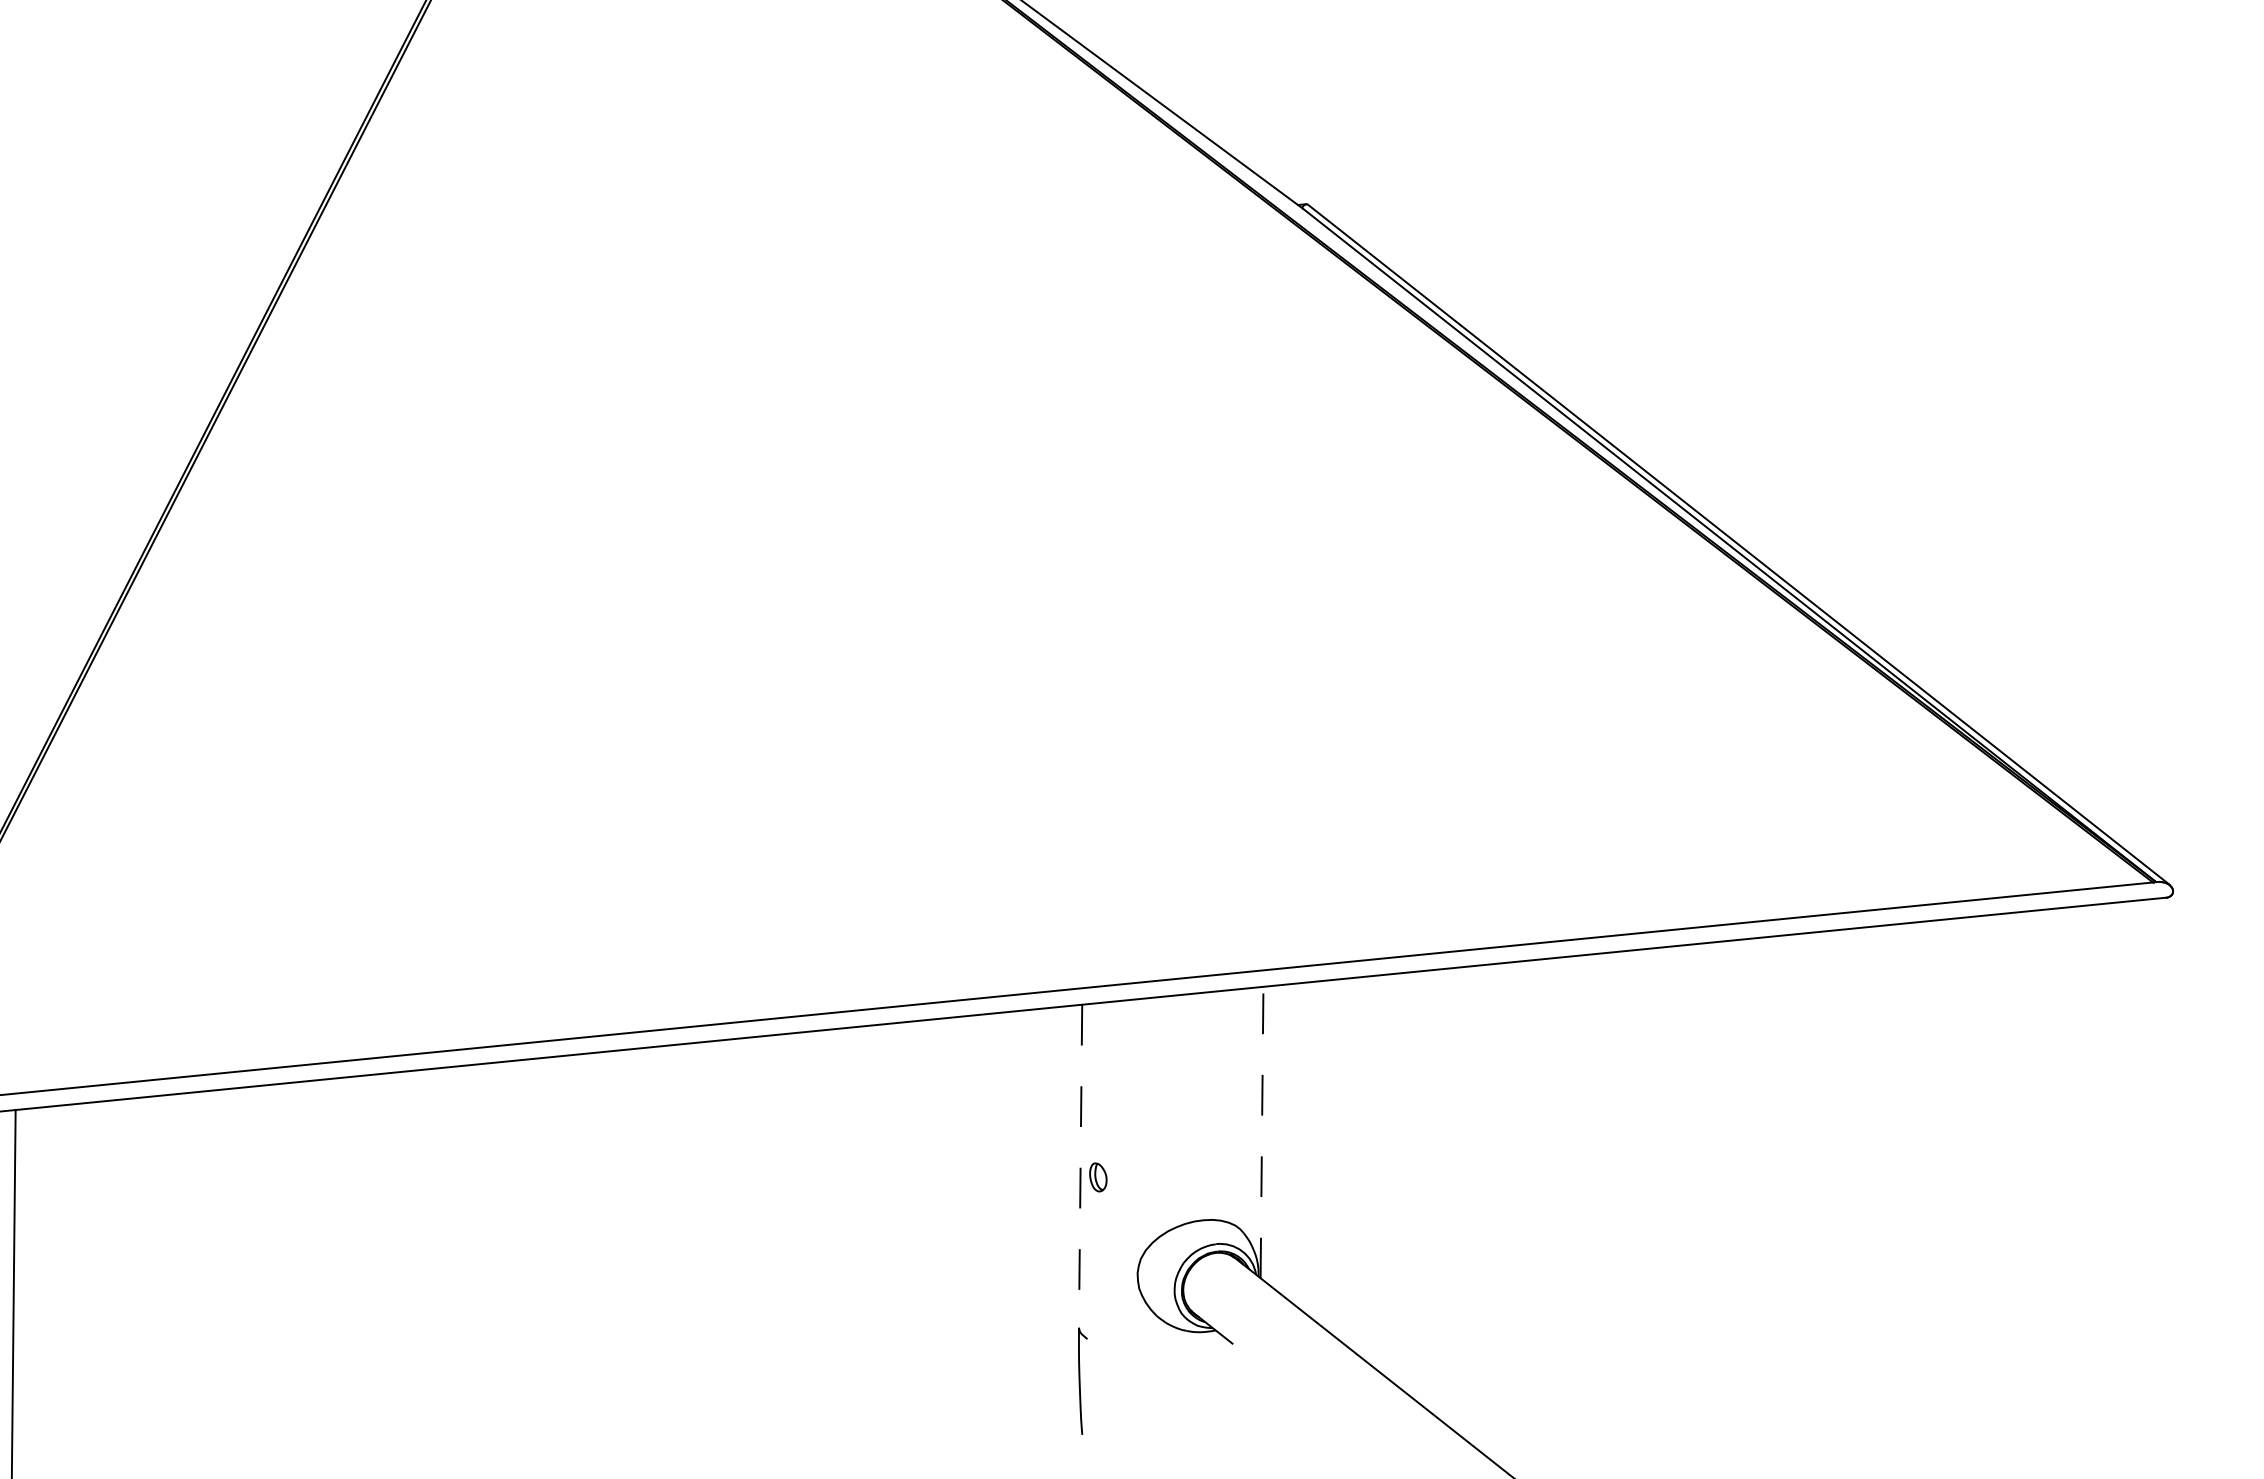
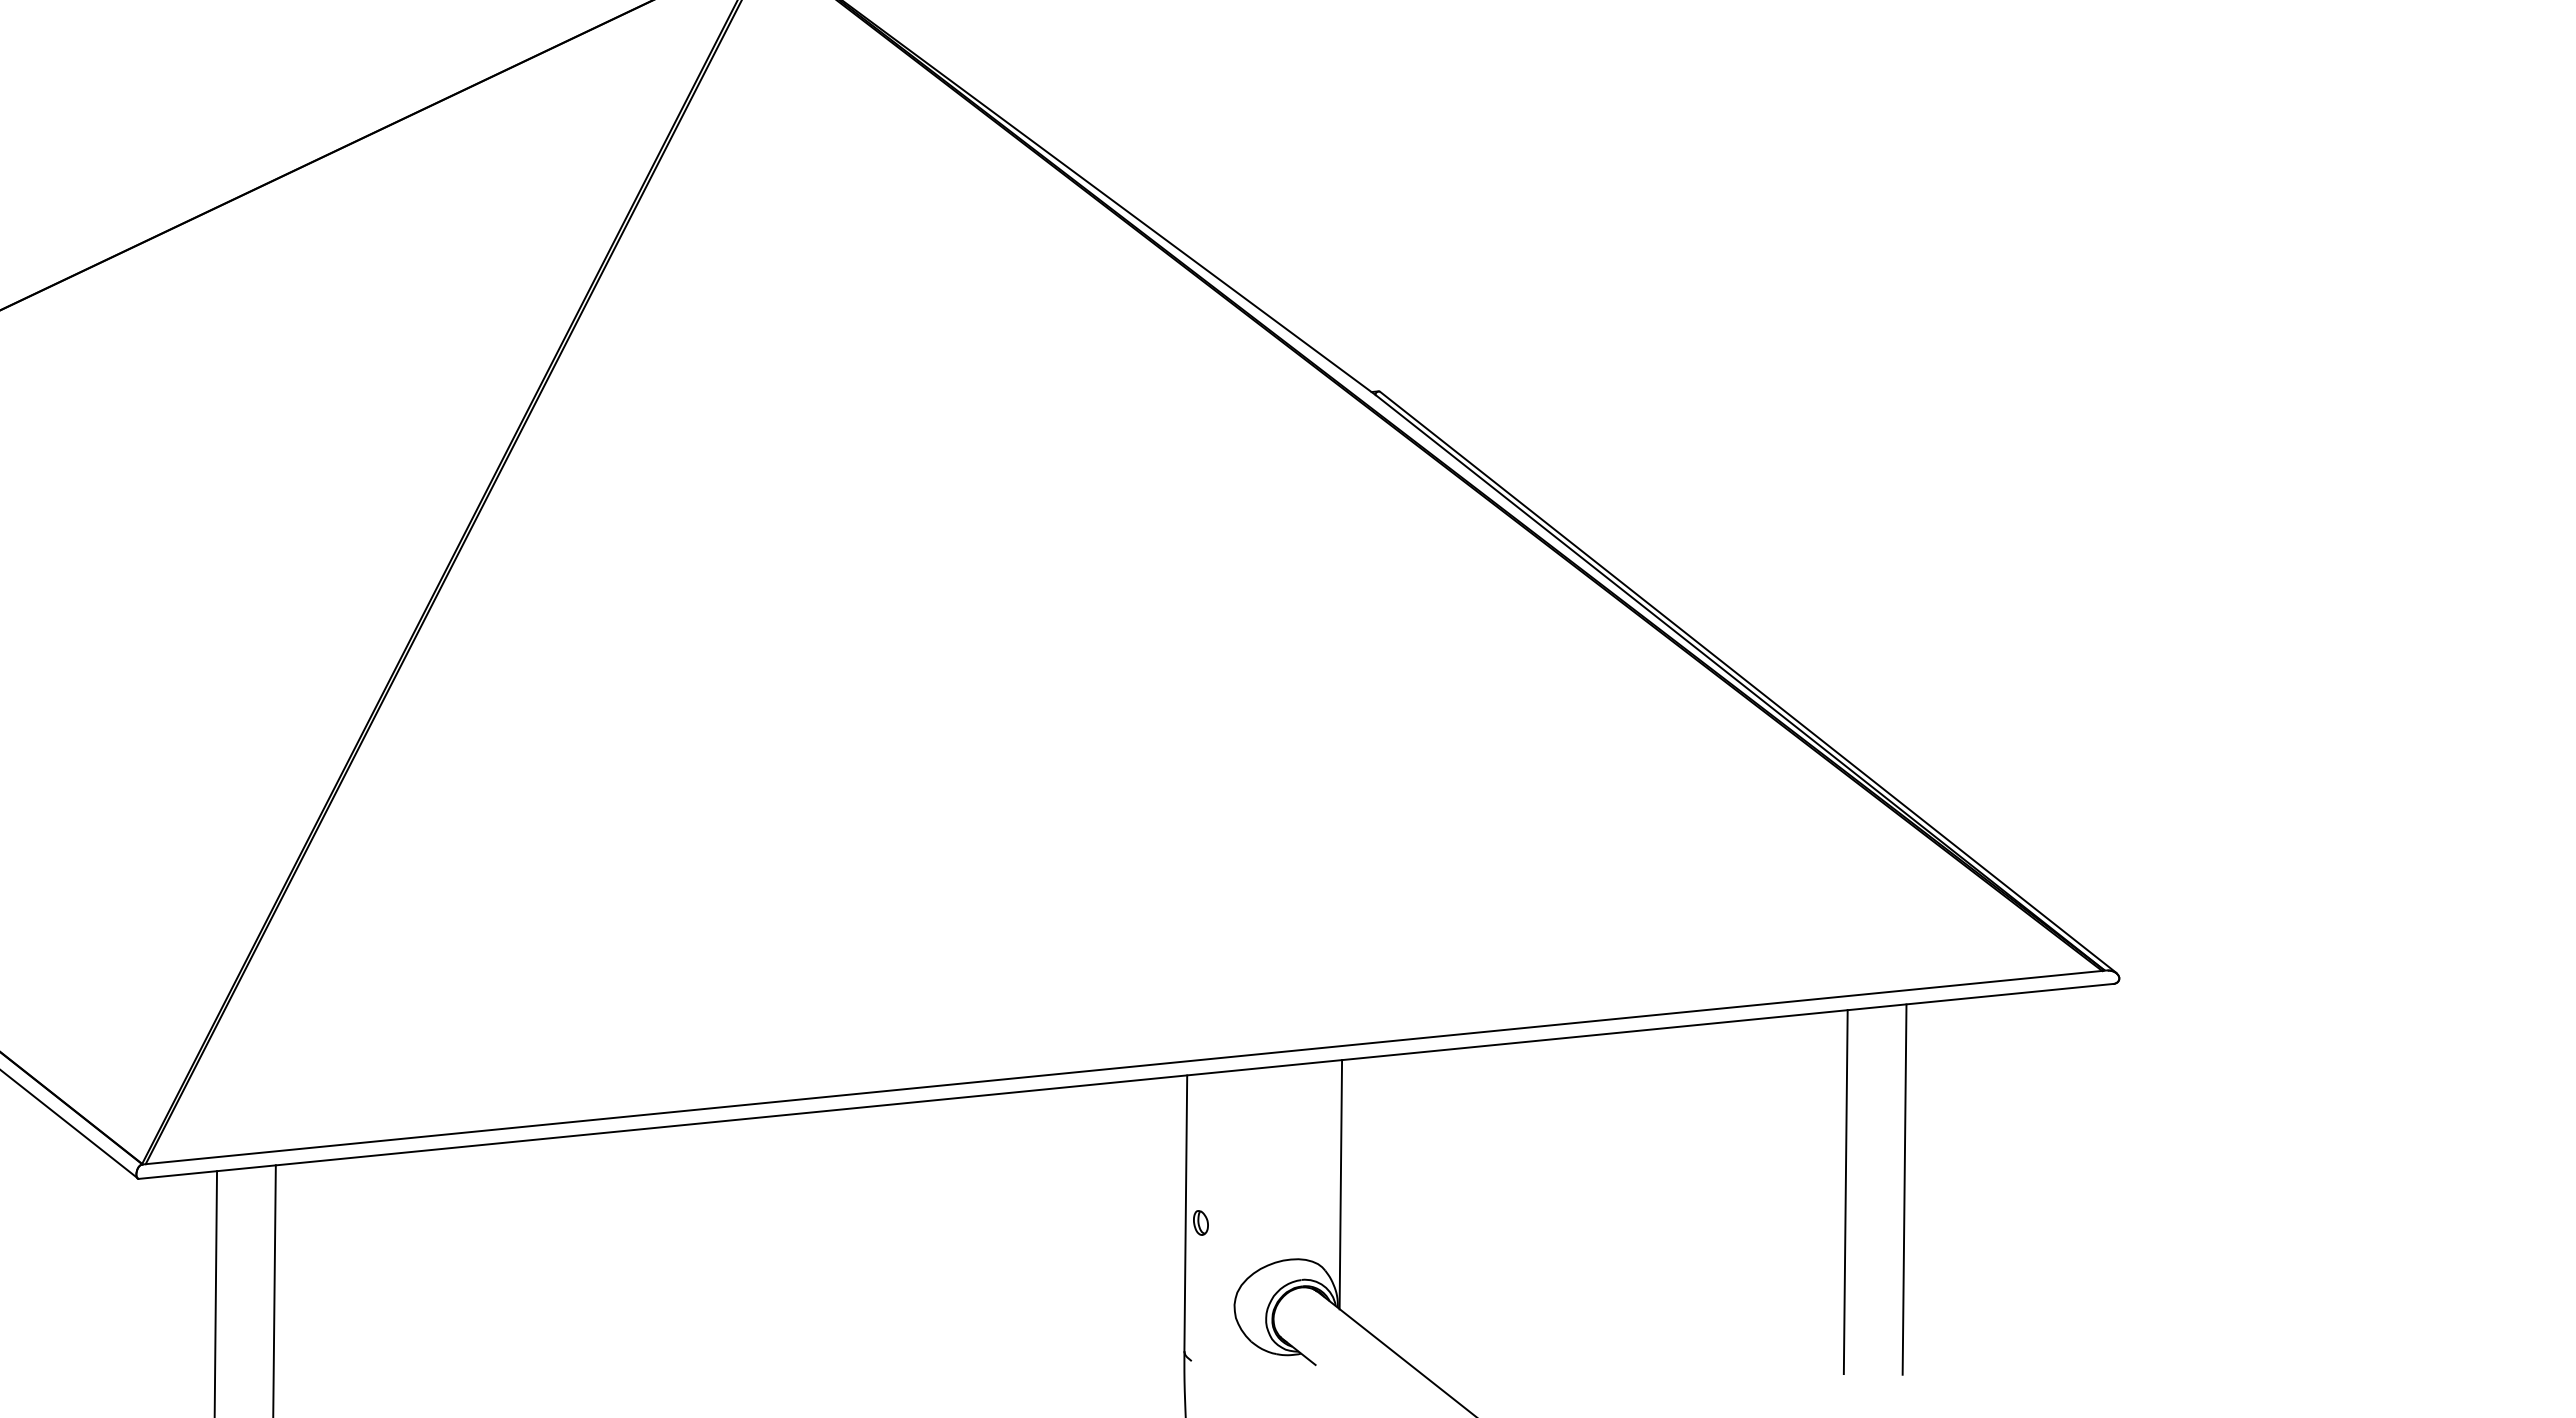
line: (1261, 1132) -> (1340, 1184), dashed -> solid
line: (1921, 1138) -> (1904, 1189), added
line: (1852, 1141) -> (1845, 1192), added
line: (1080, 1166) -> (1185, 1213), dashed -> solid

